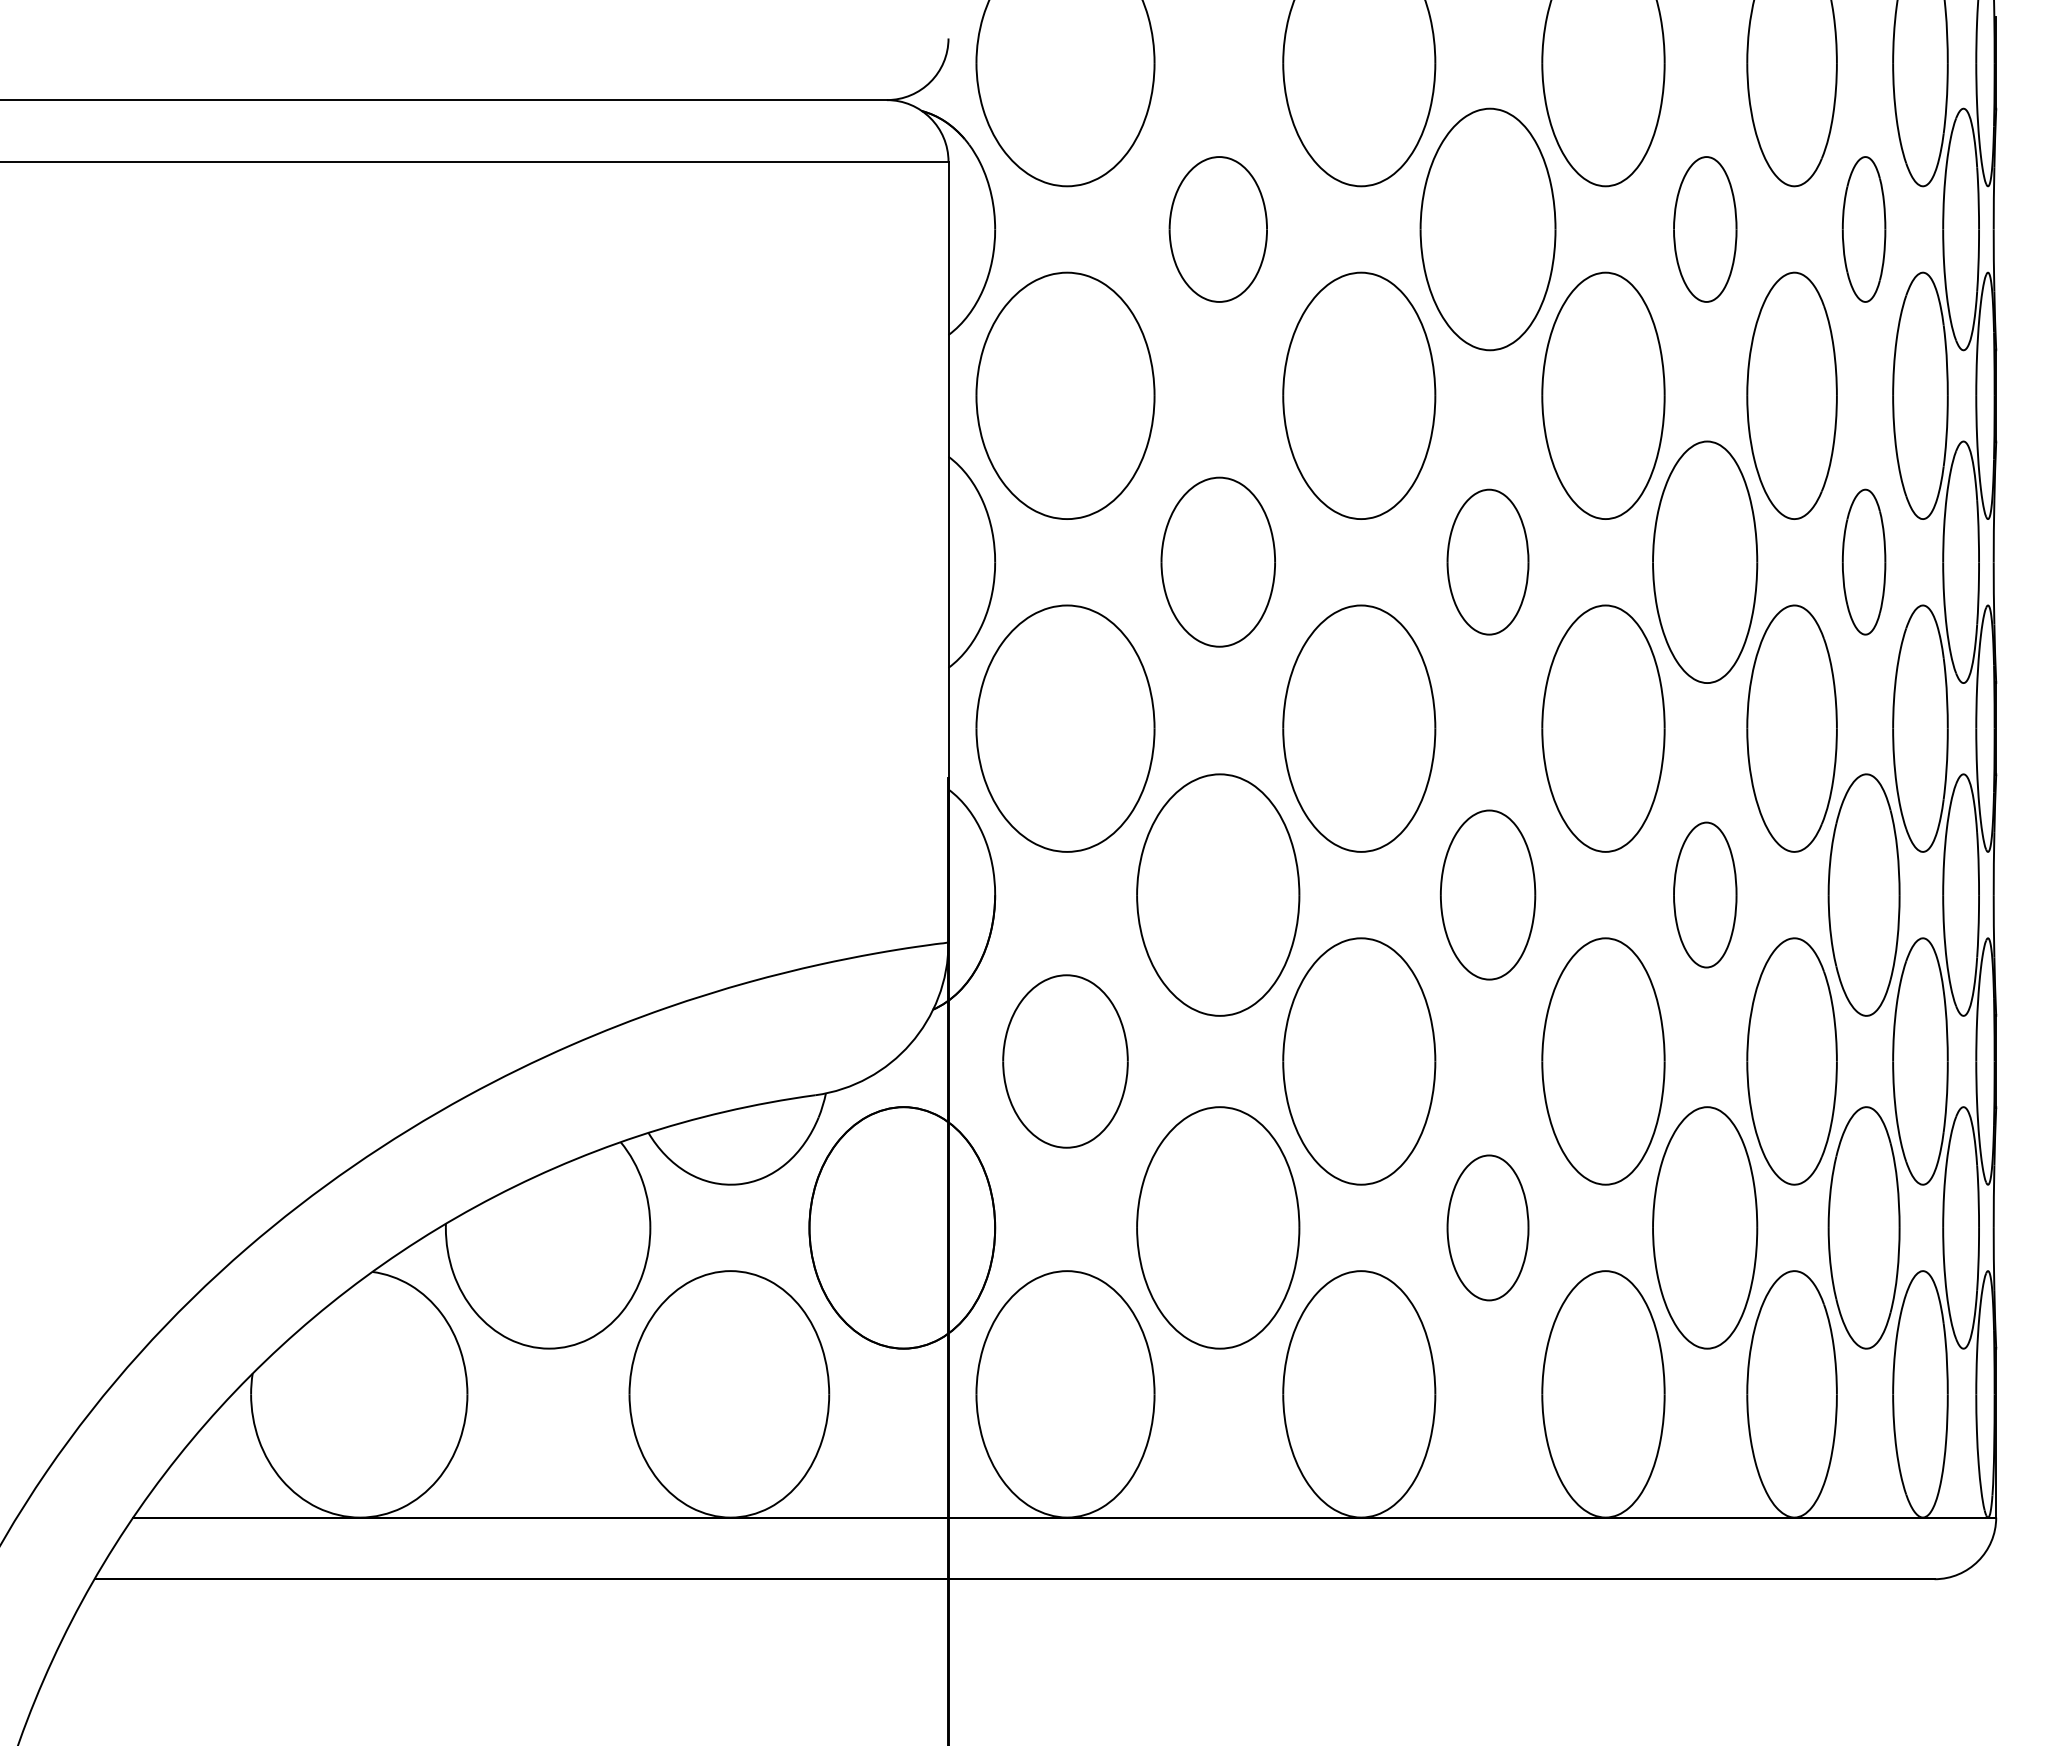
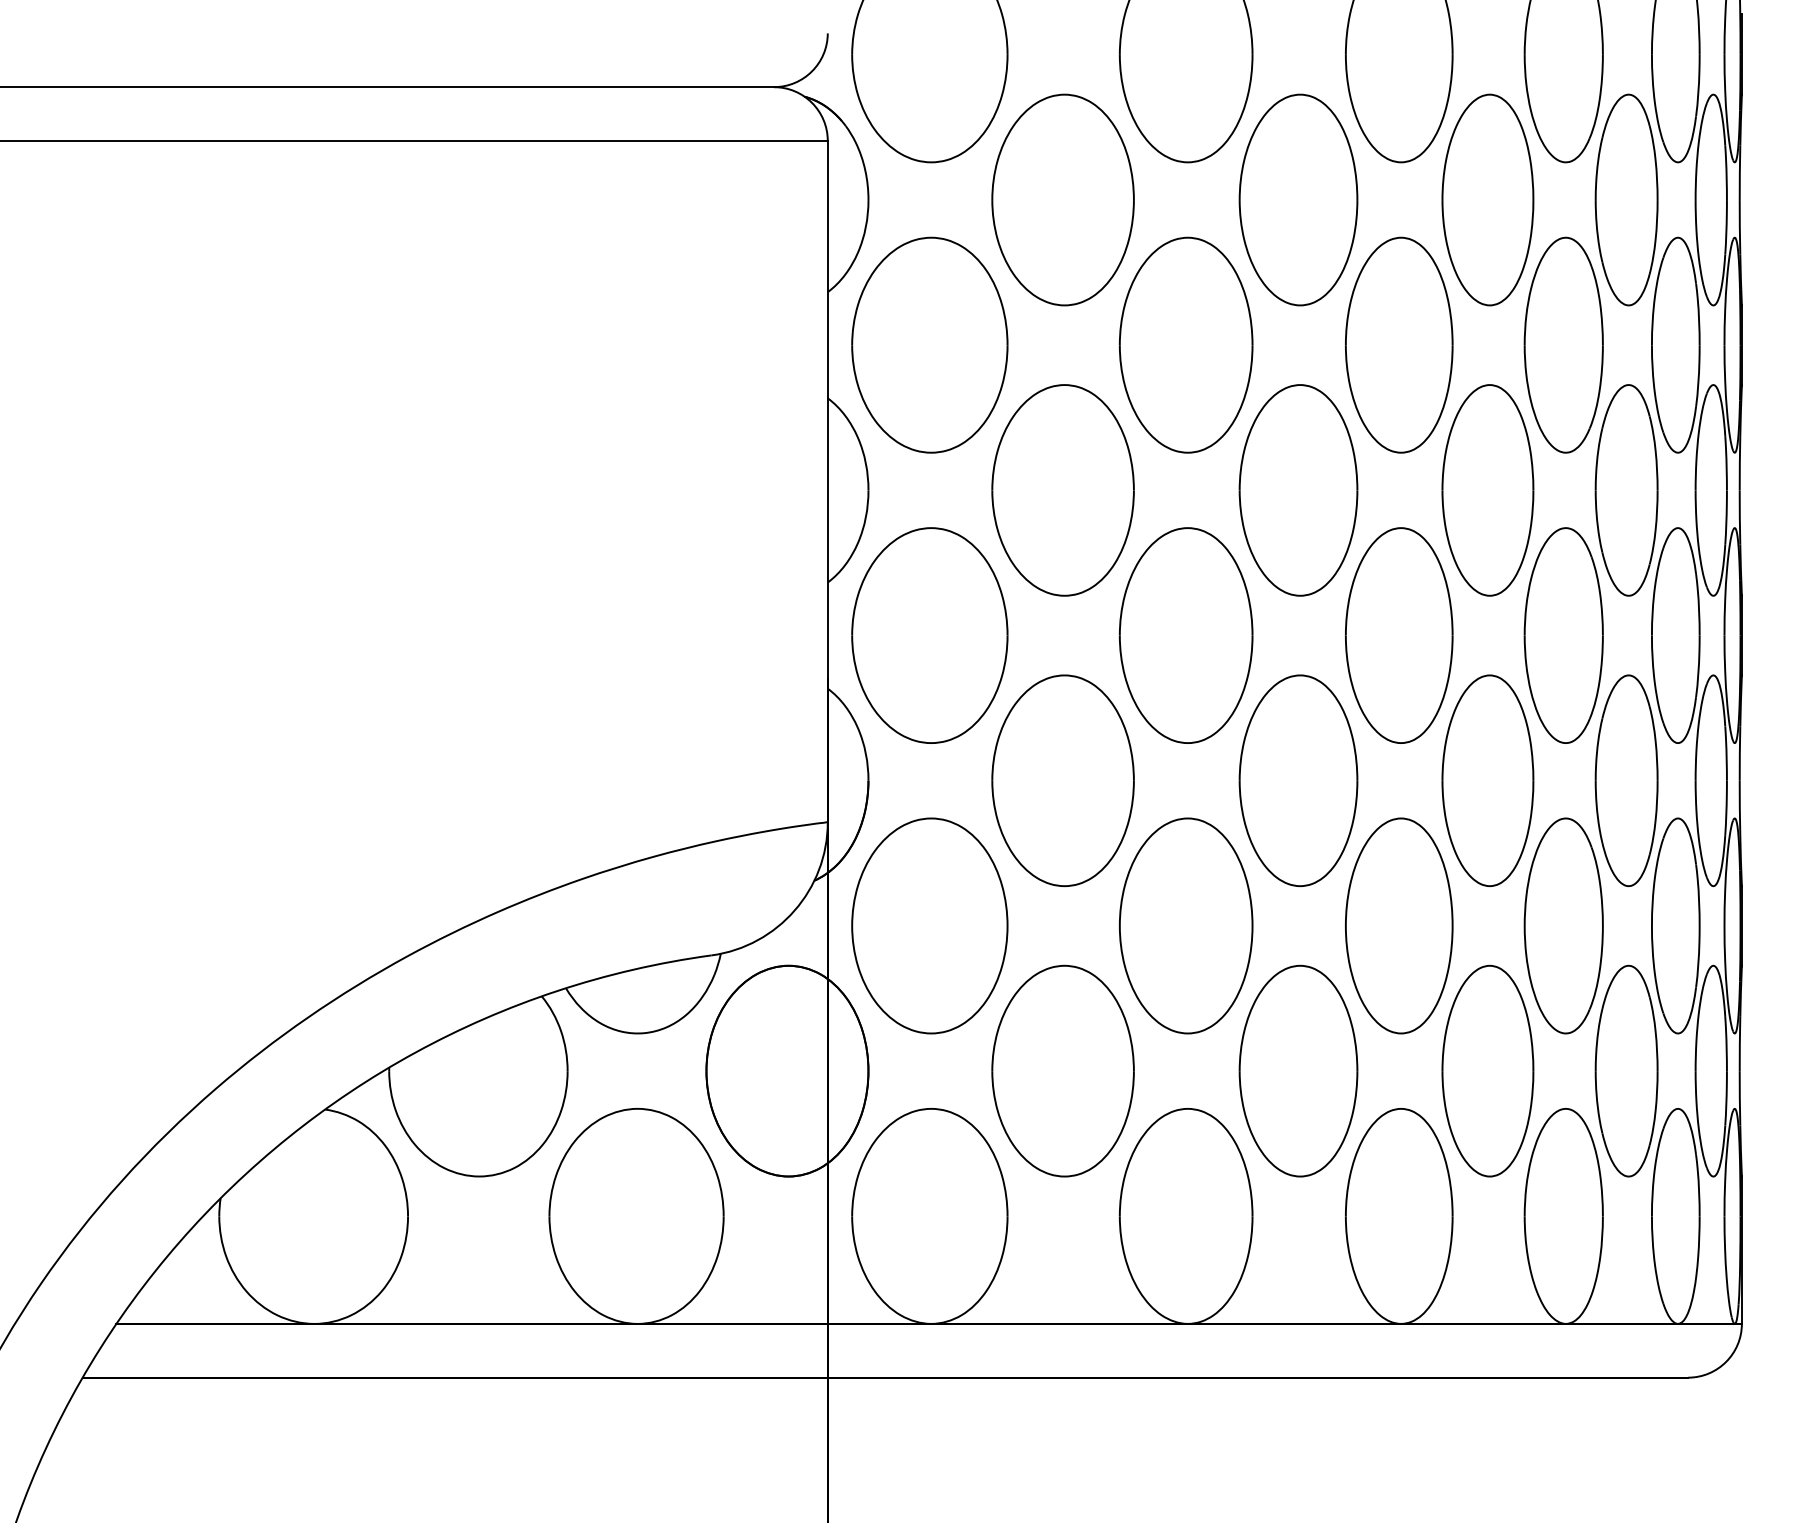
part: (1218, 229) -> (1063, 200), size x1.67
part: (1705, 229) -> (1488, 200), size x1.67
part: (1863, 229) -> (1626, 200), size x1.67
part: (1218, 561) -> (1063, 489), size x1.43
part: (1487, 561) -> (1298, 489), size x1.67
part: (1863, 561) -> (1626, 489), size x1.67
part: (1487, 894) -> (1298, 780), size x1.43
part: (1705, 894) -> (1488, 780), size x1.67
part: (1065, 1061) -> (929, 925), size x1.43
part: (1487, 1227) -> (1298, 1070), size x1.67

